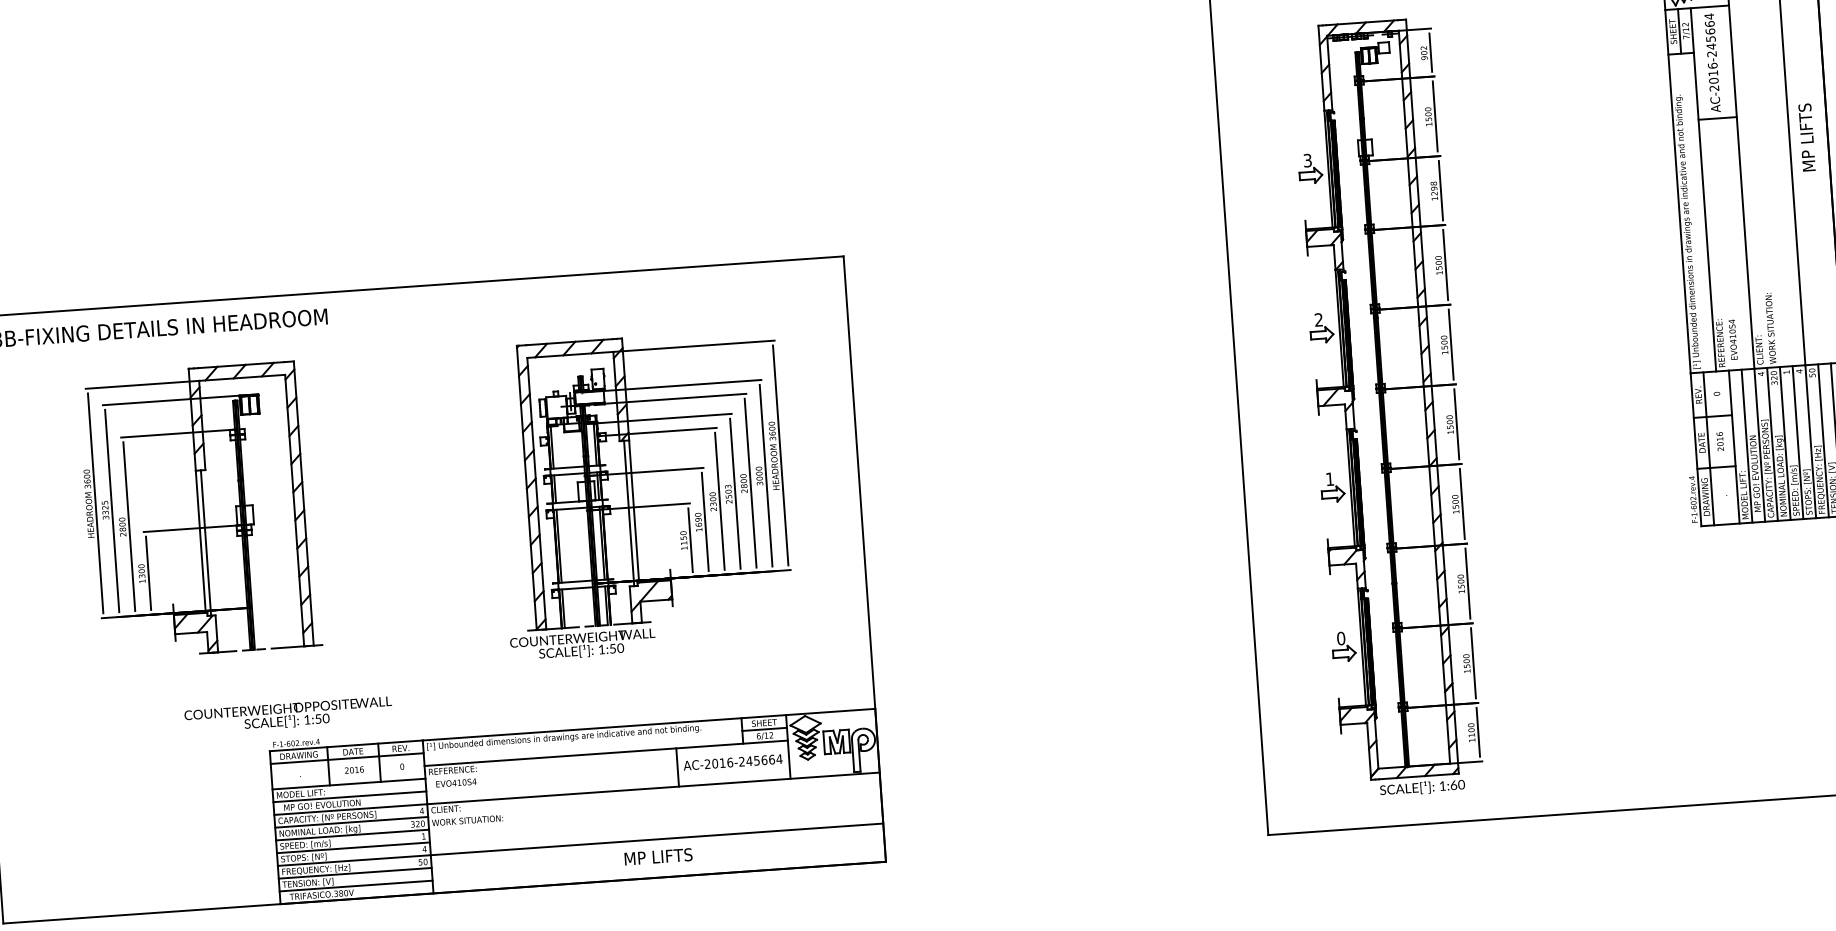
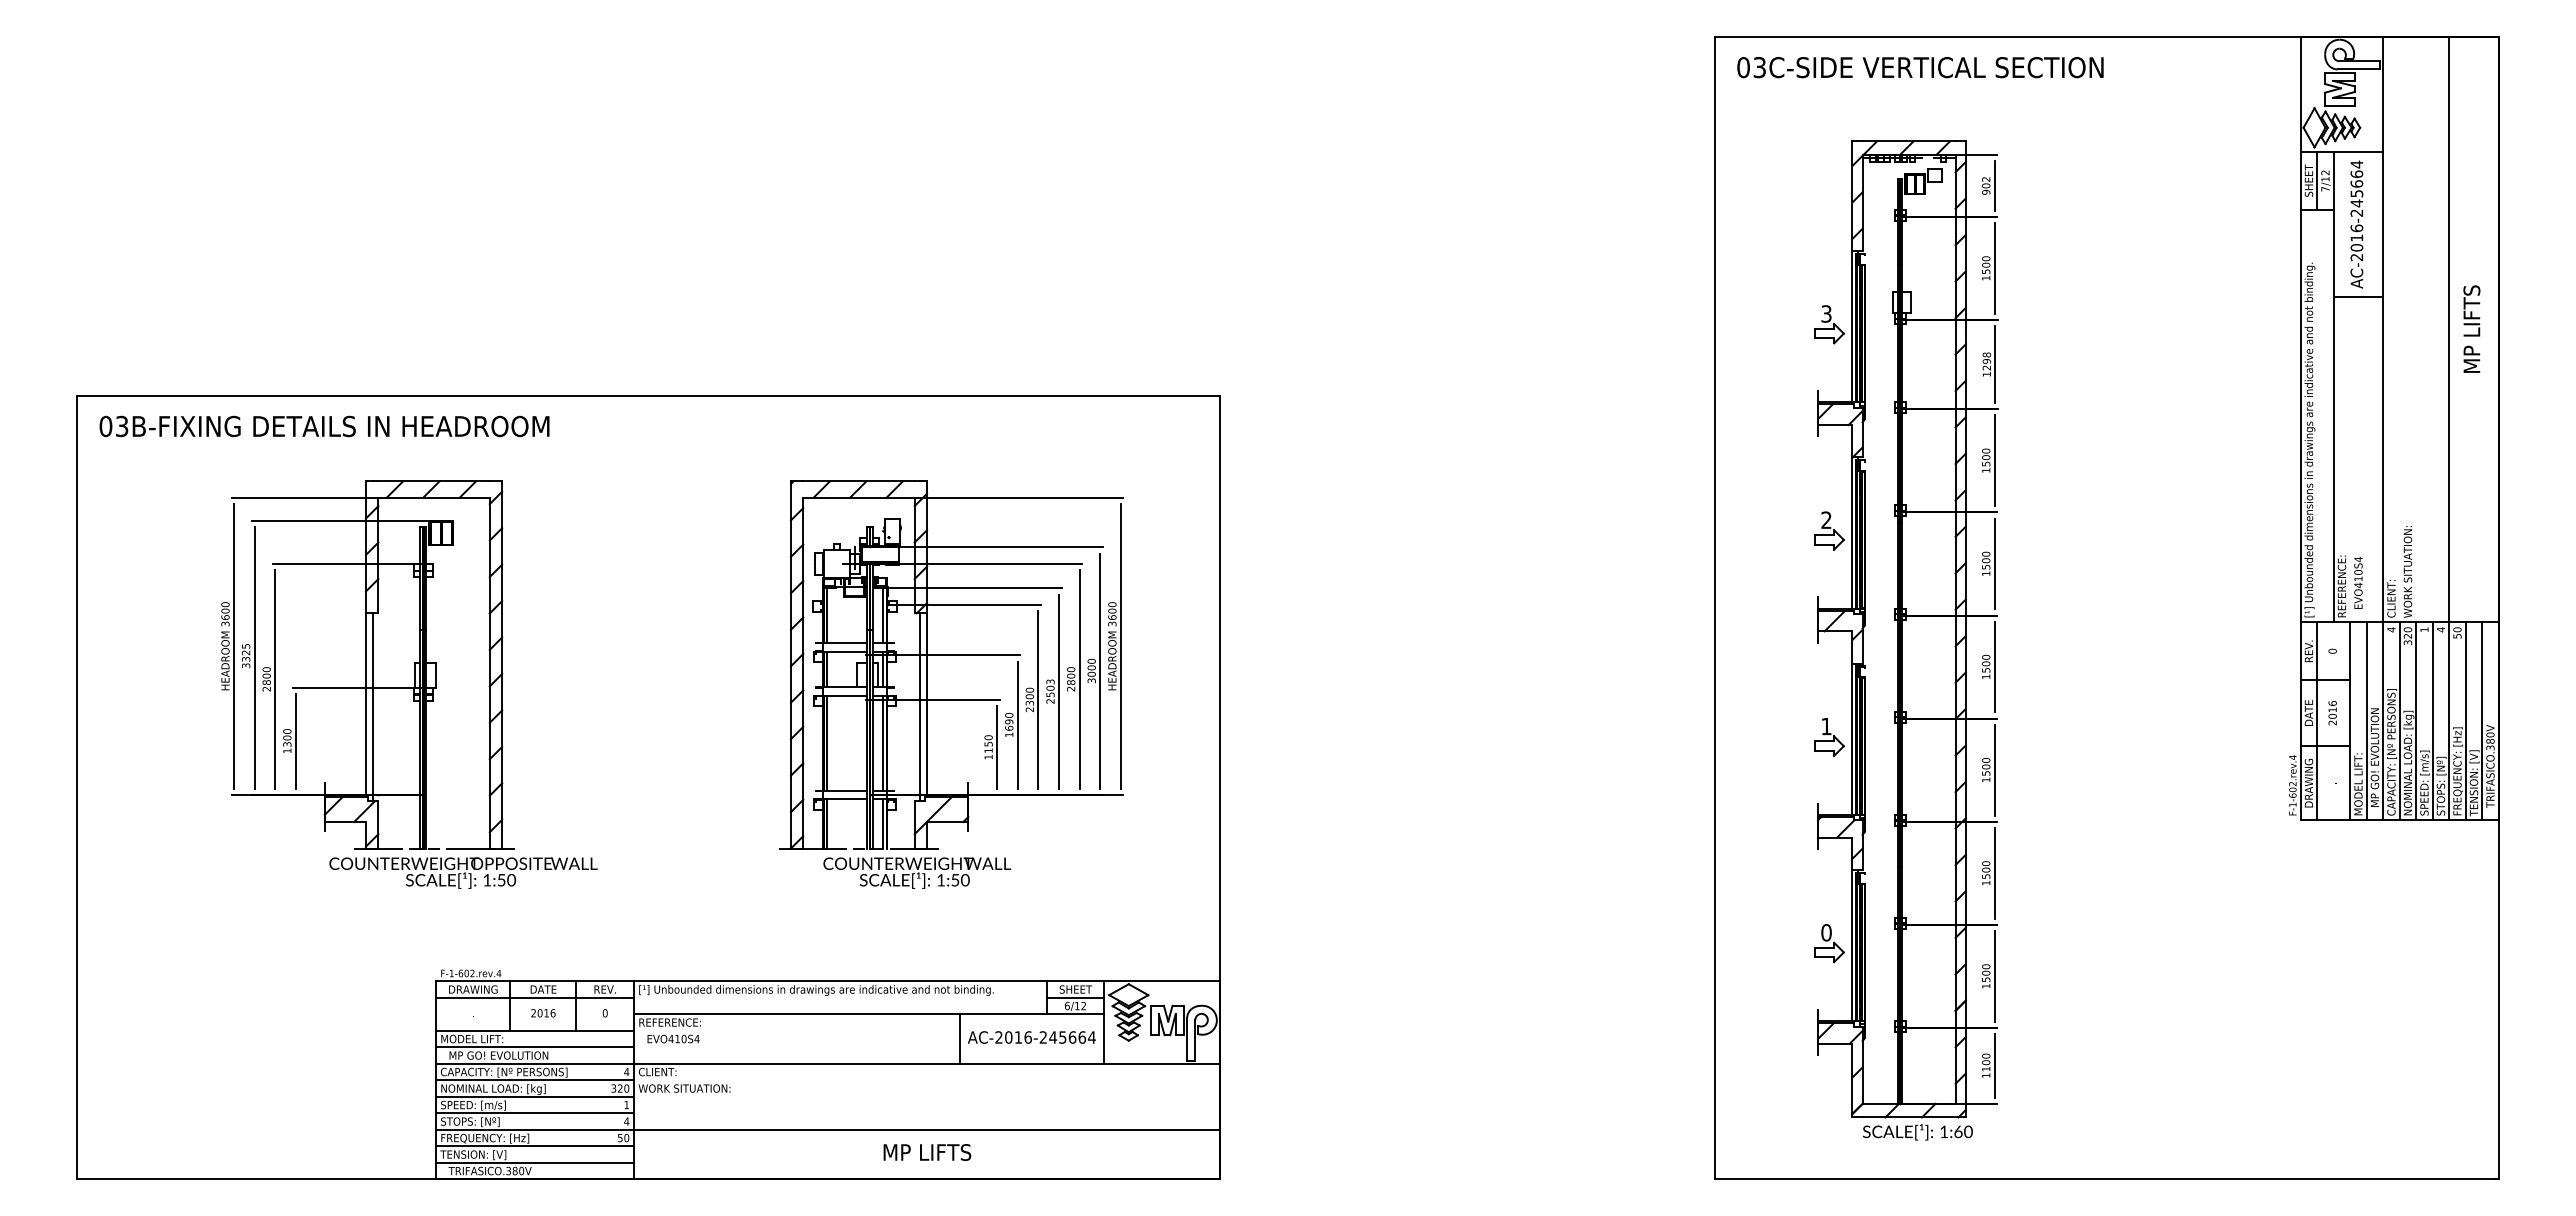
text: (583, 644) -> (917, 872), moved
text: (288, 715) -> (463, 872), moved

